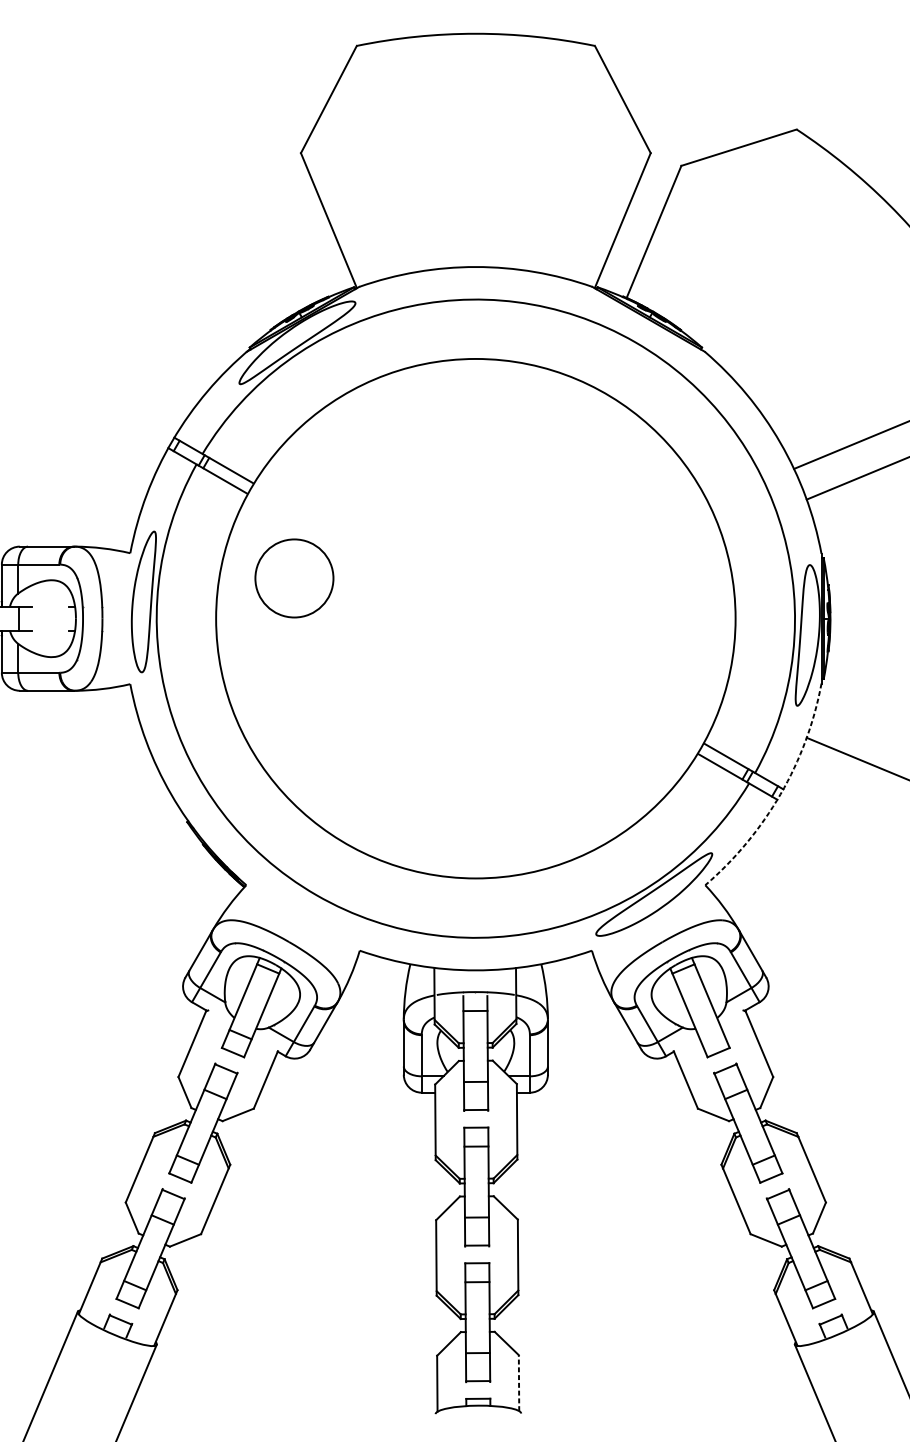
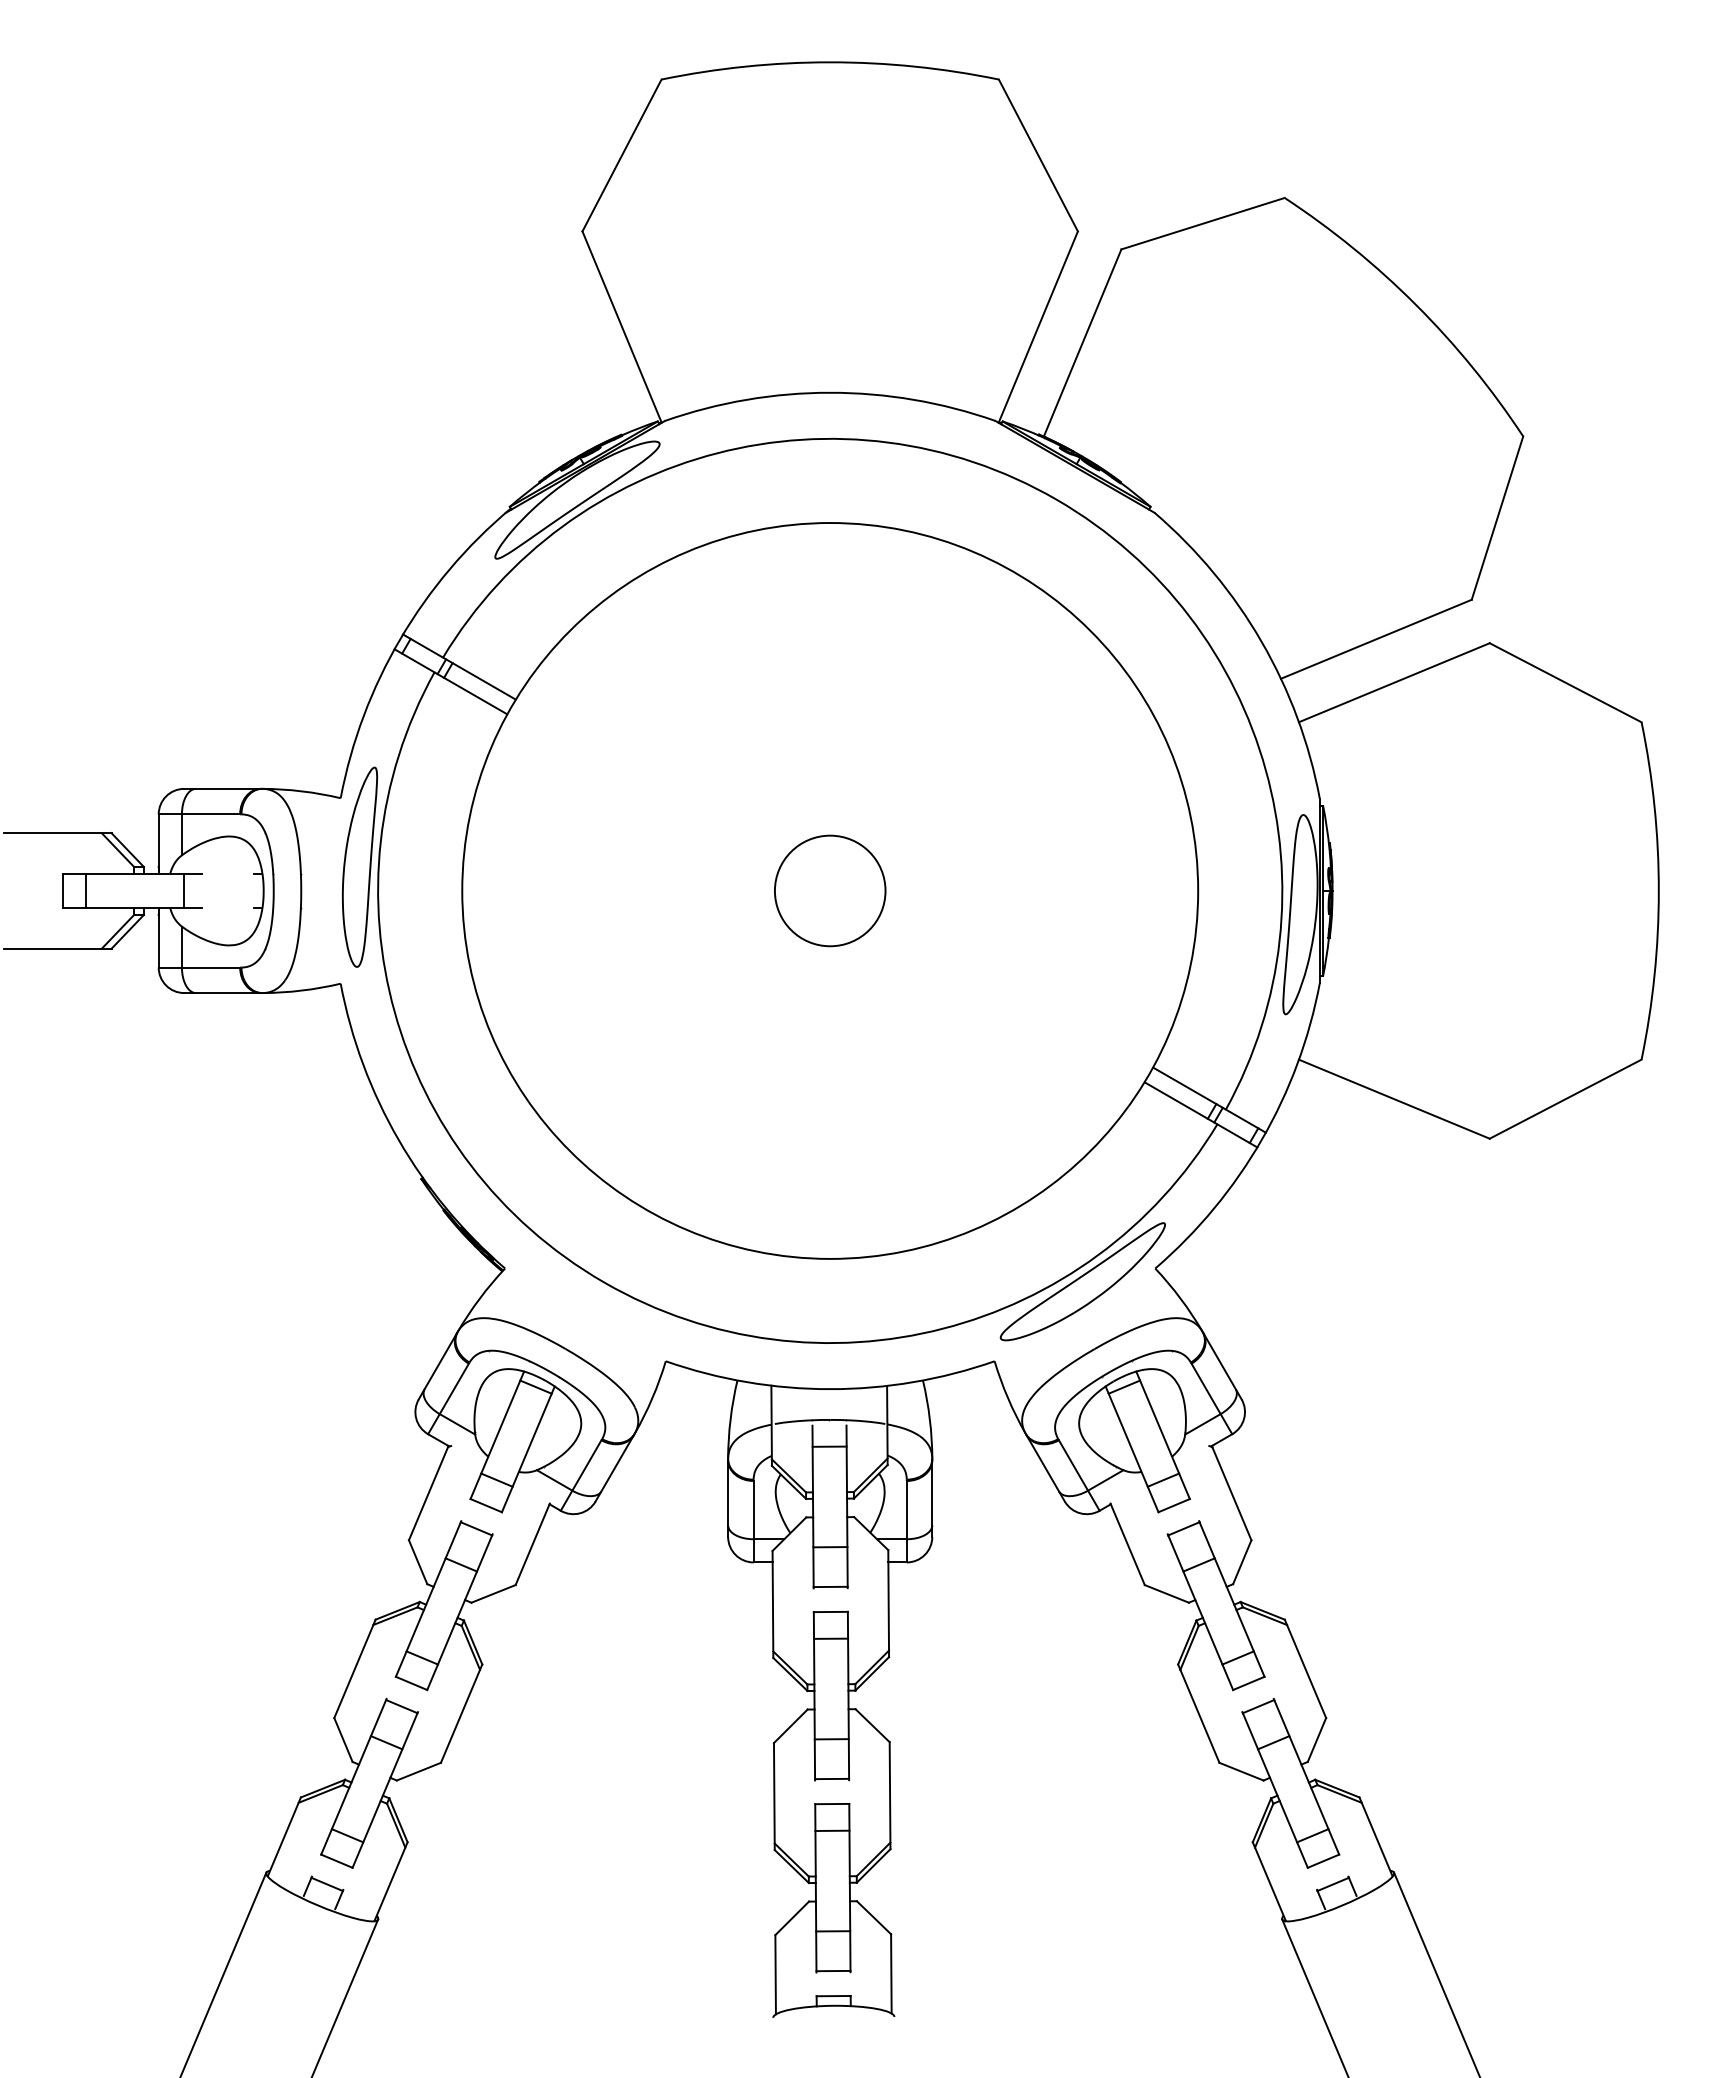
circle: (294, 578) -> (830, 890), moved
arc: (780, 794) -> (1261, 1139), dashed -> solid
line: (711, 1034) -> (1163, 1479), added
line: (519, 1382) -> (891, 1973), dashed -> solid

